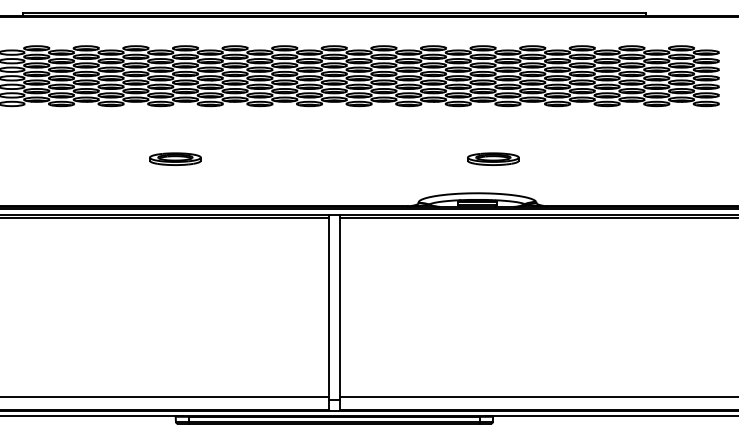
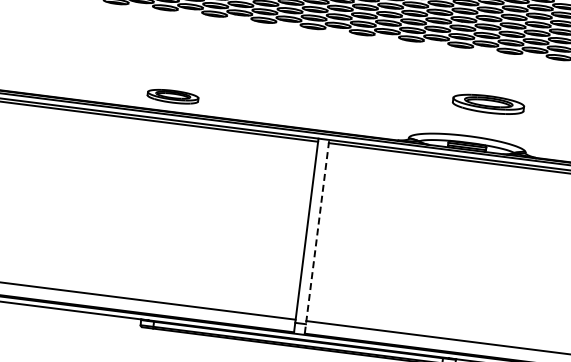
part: (175, 158) -> (173, 96), moved
part: (493, 158) -> (488, 103), size x1.4
line: (339, 312) -> (316, 237), solid -> dashed

